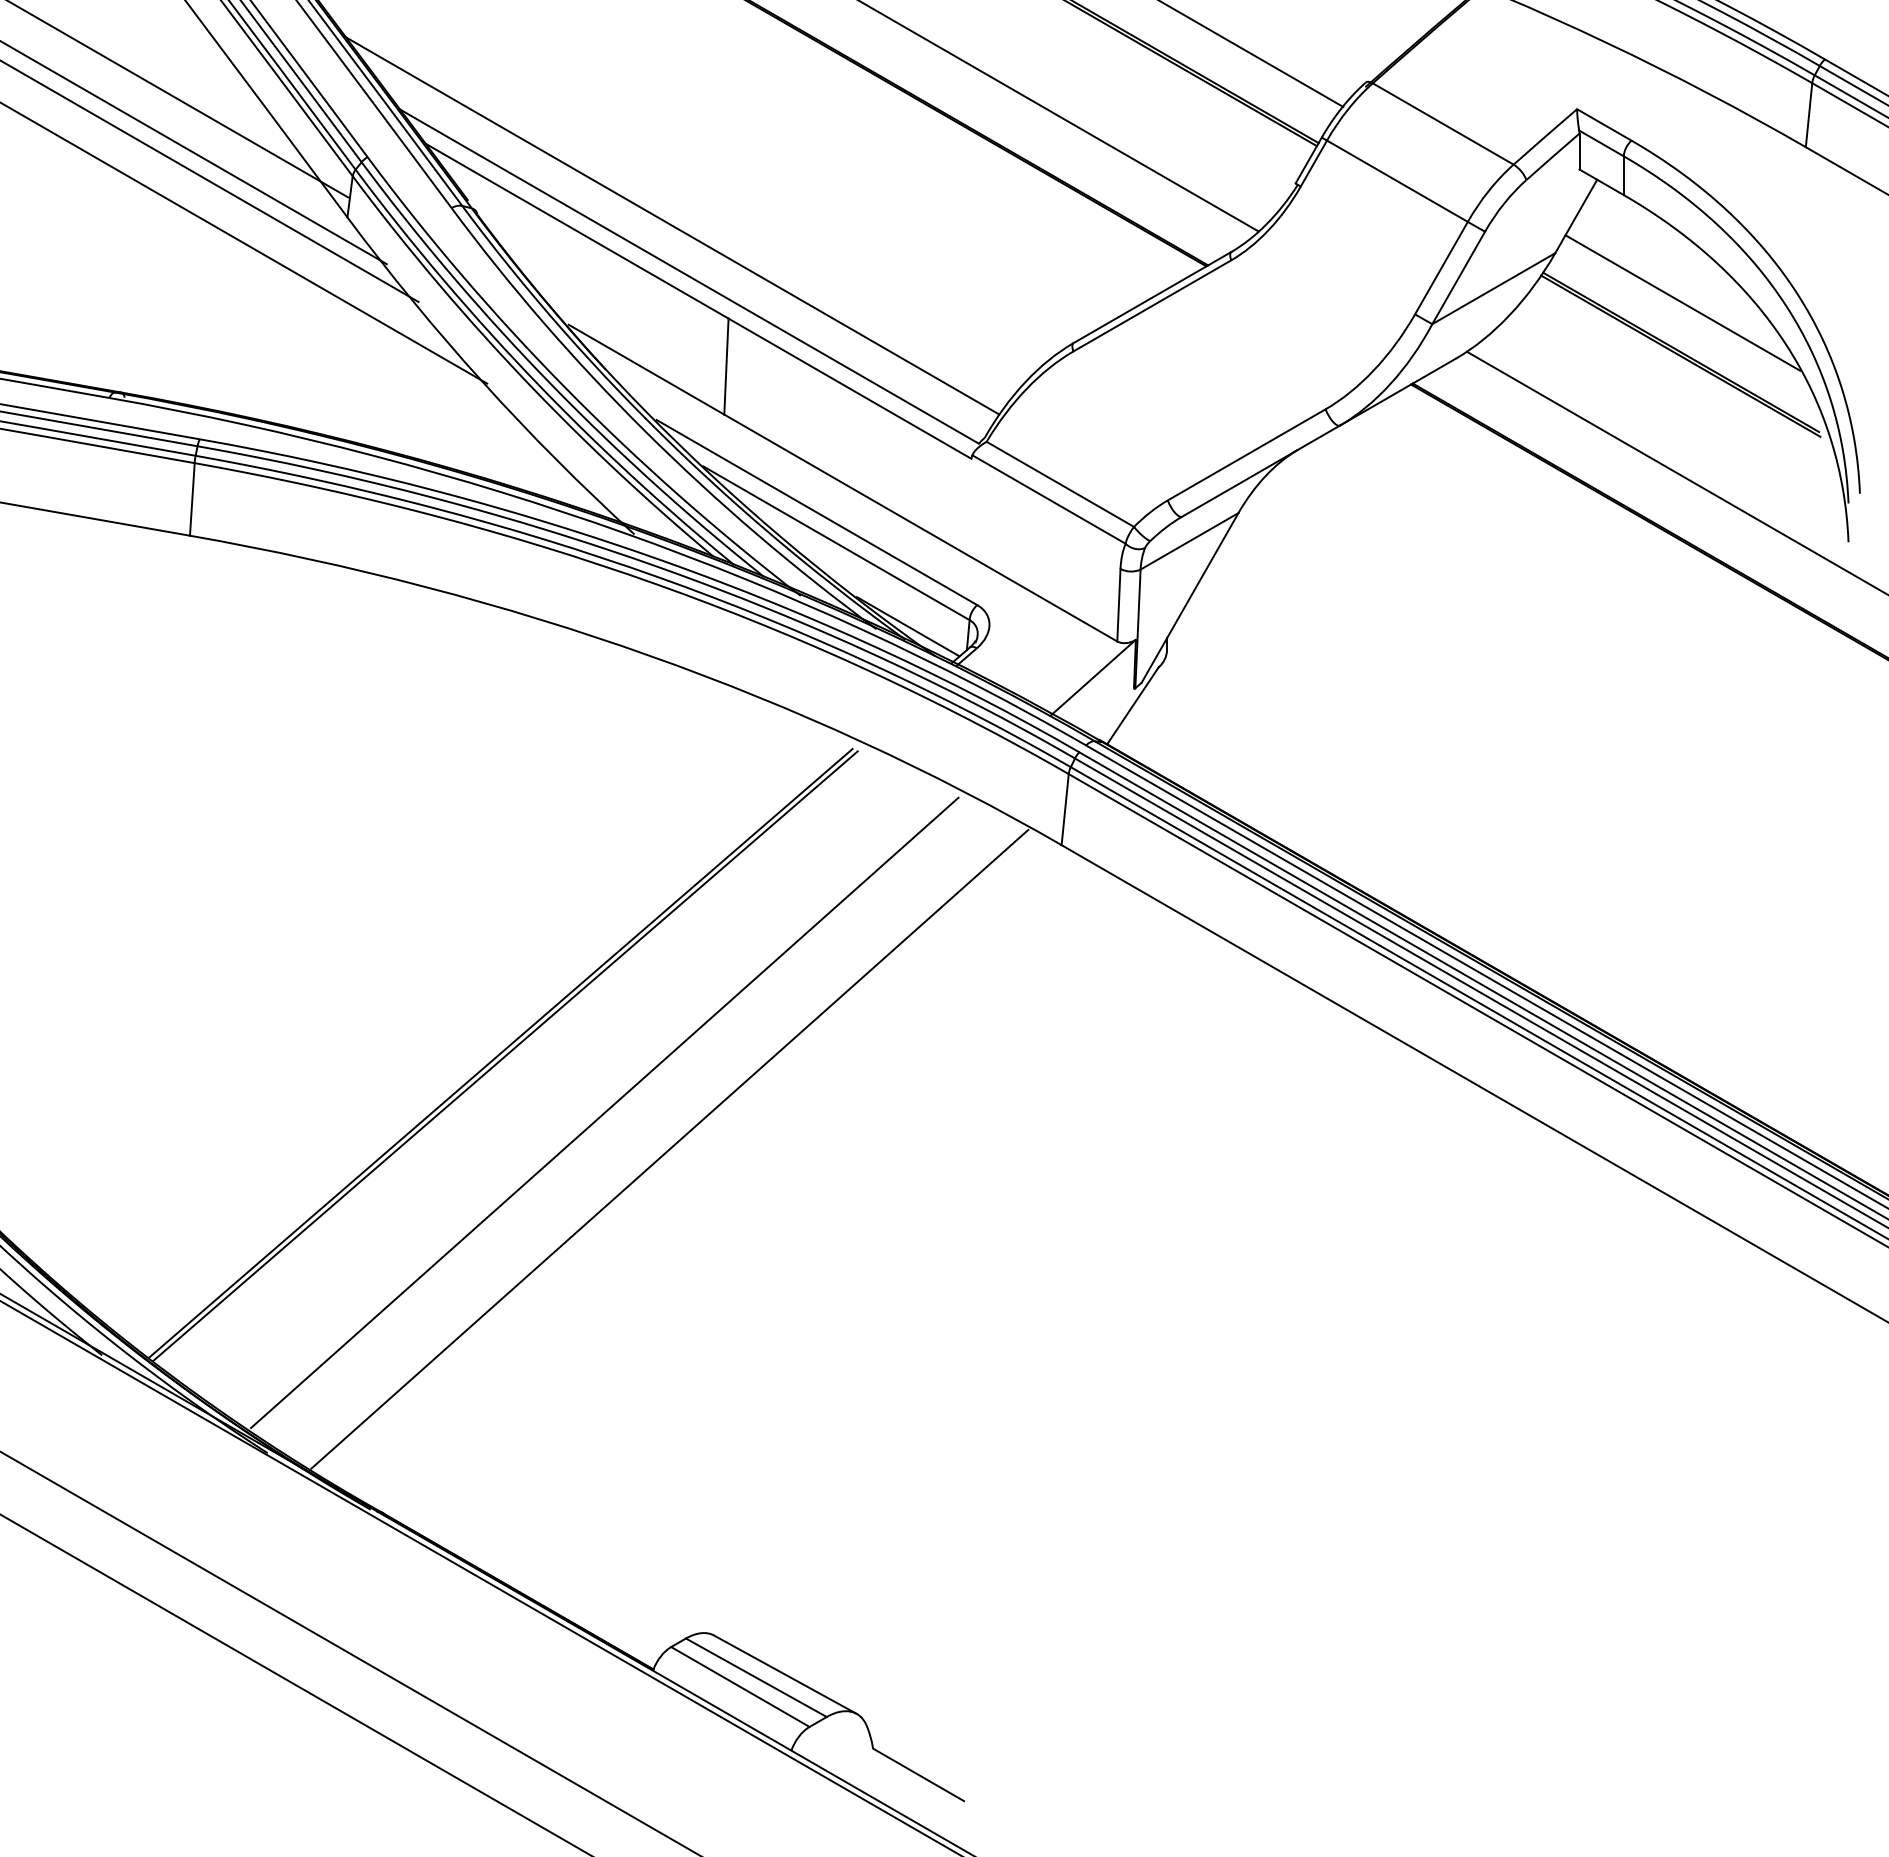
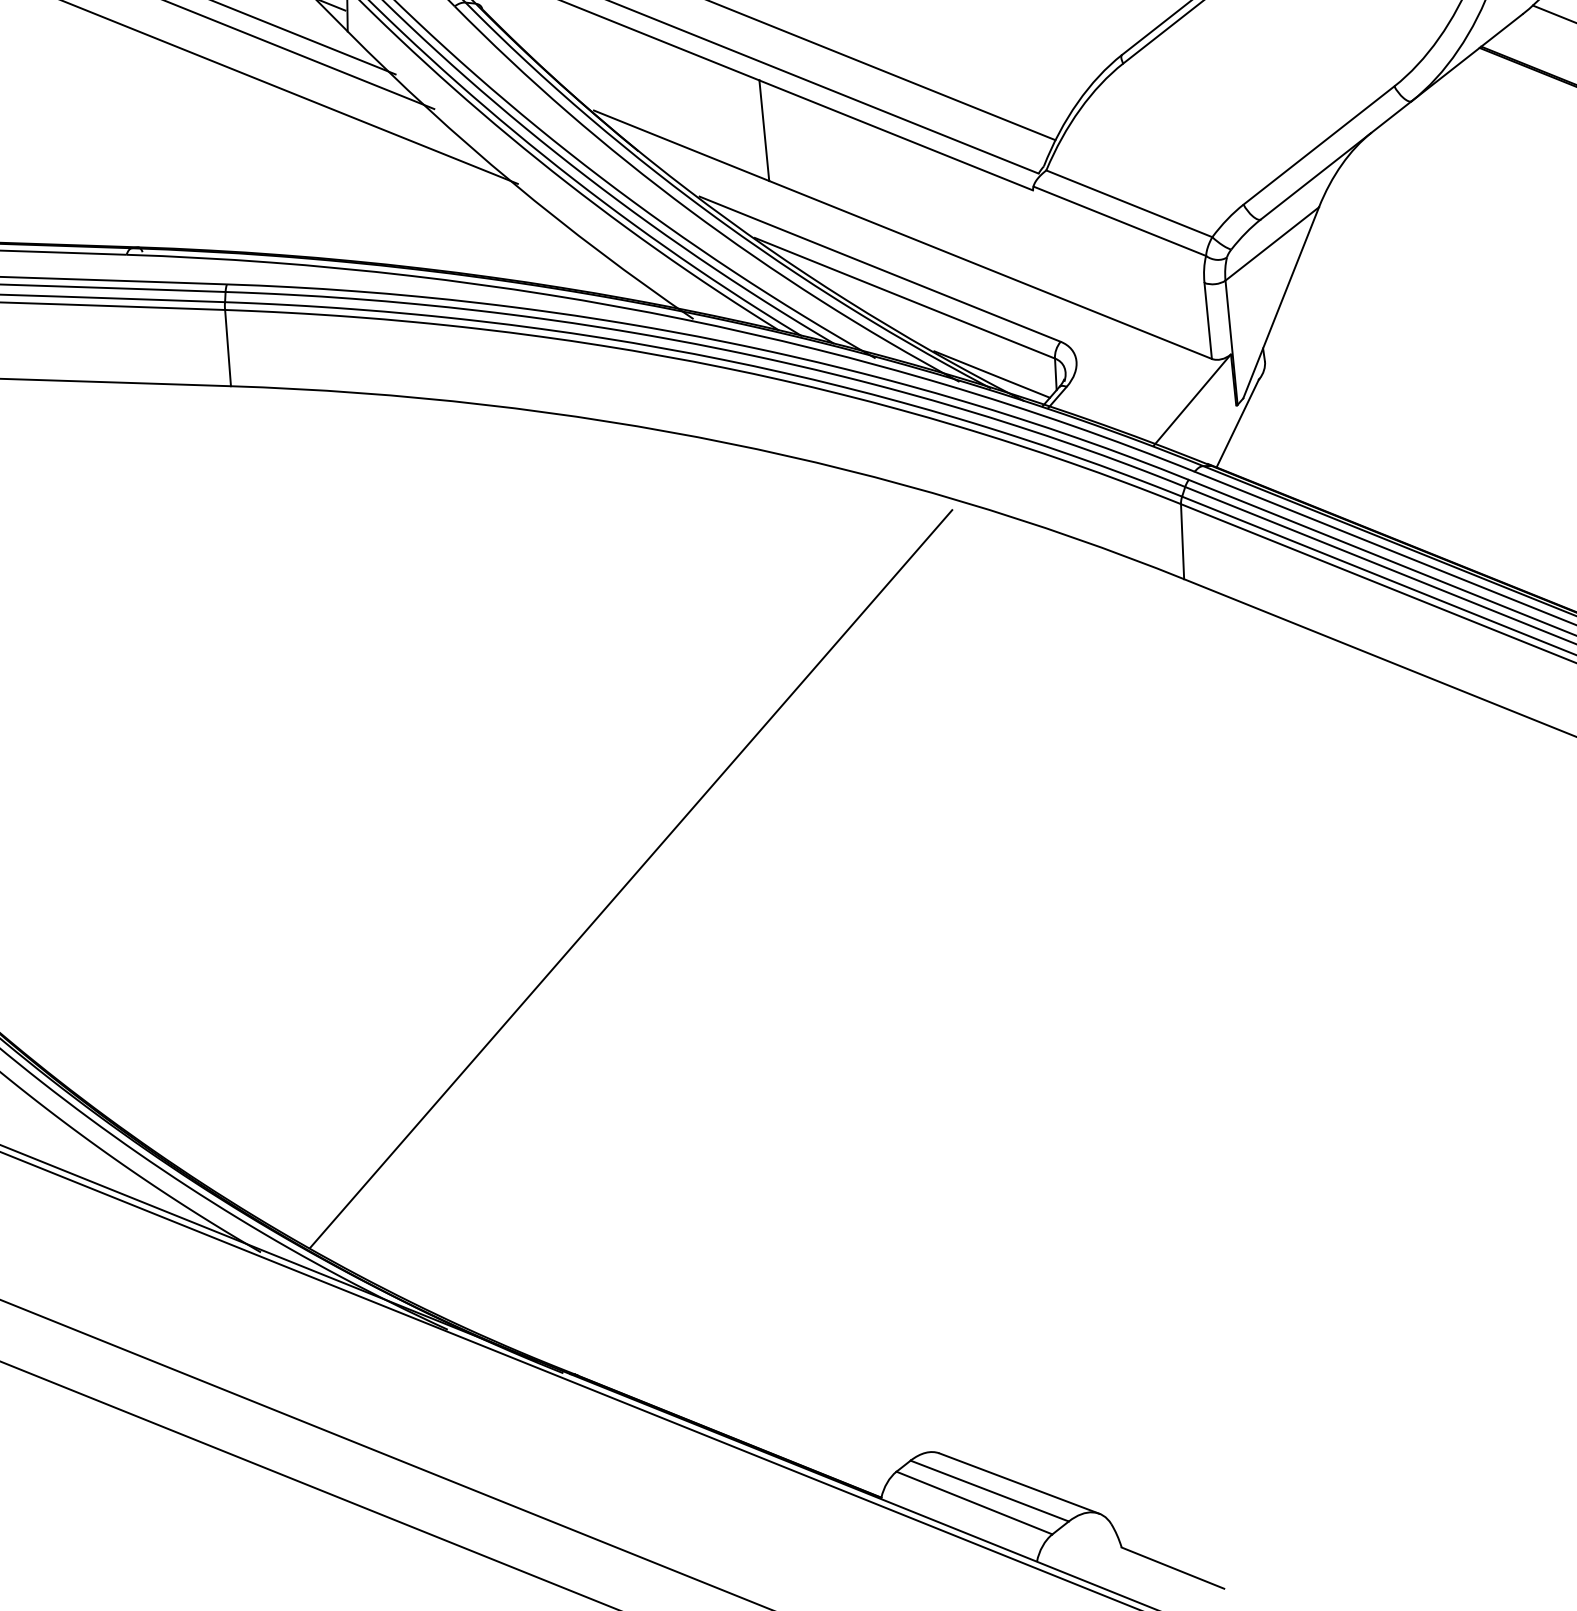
line: (505, 1055) -> (636, 880), removed
line: (604, 1112) -> (747, 925), removed
line: (669, 1148) -> (820, 953), removed

